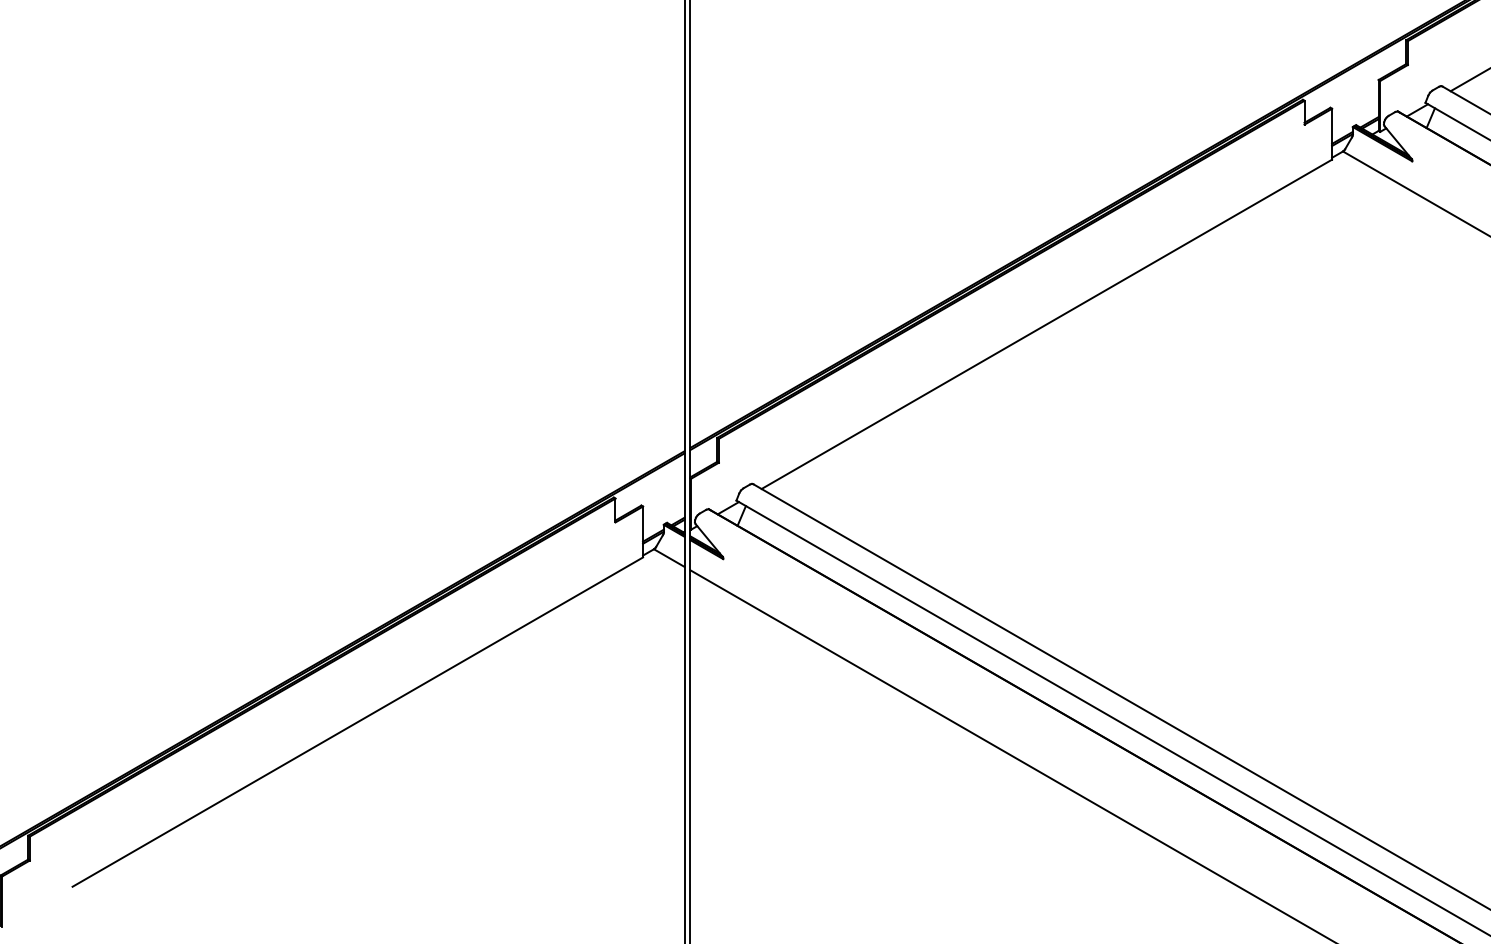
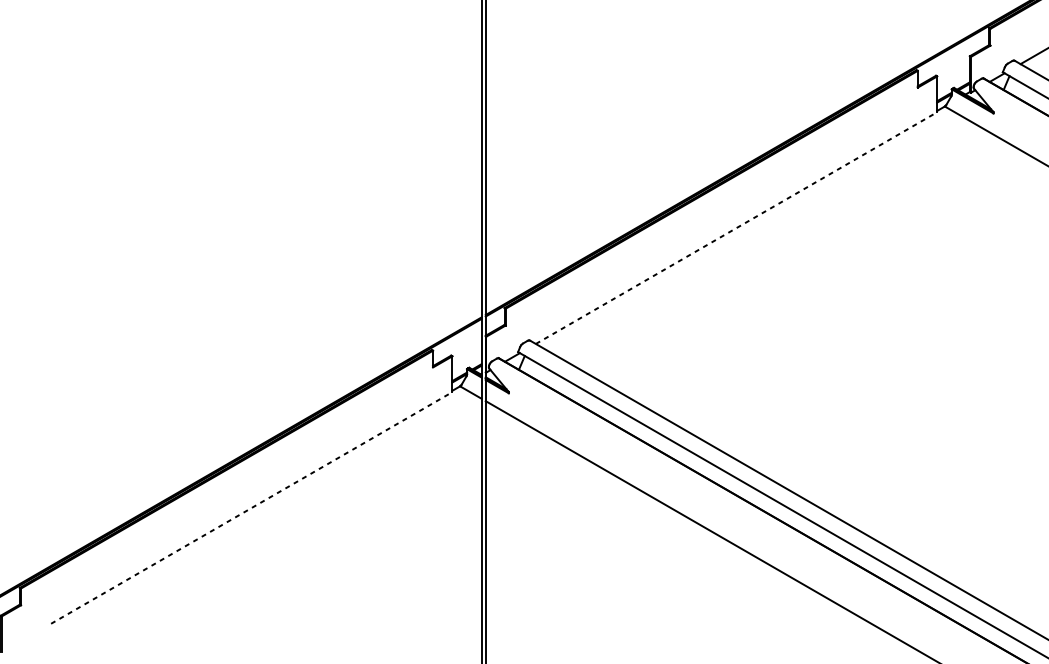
line: (1047, 324) -> (736, 228), solid -> dashed
line: (358, 721) -> (252, 507), solid -> dashed

